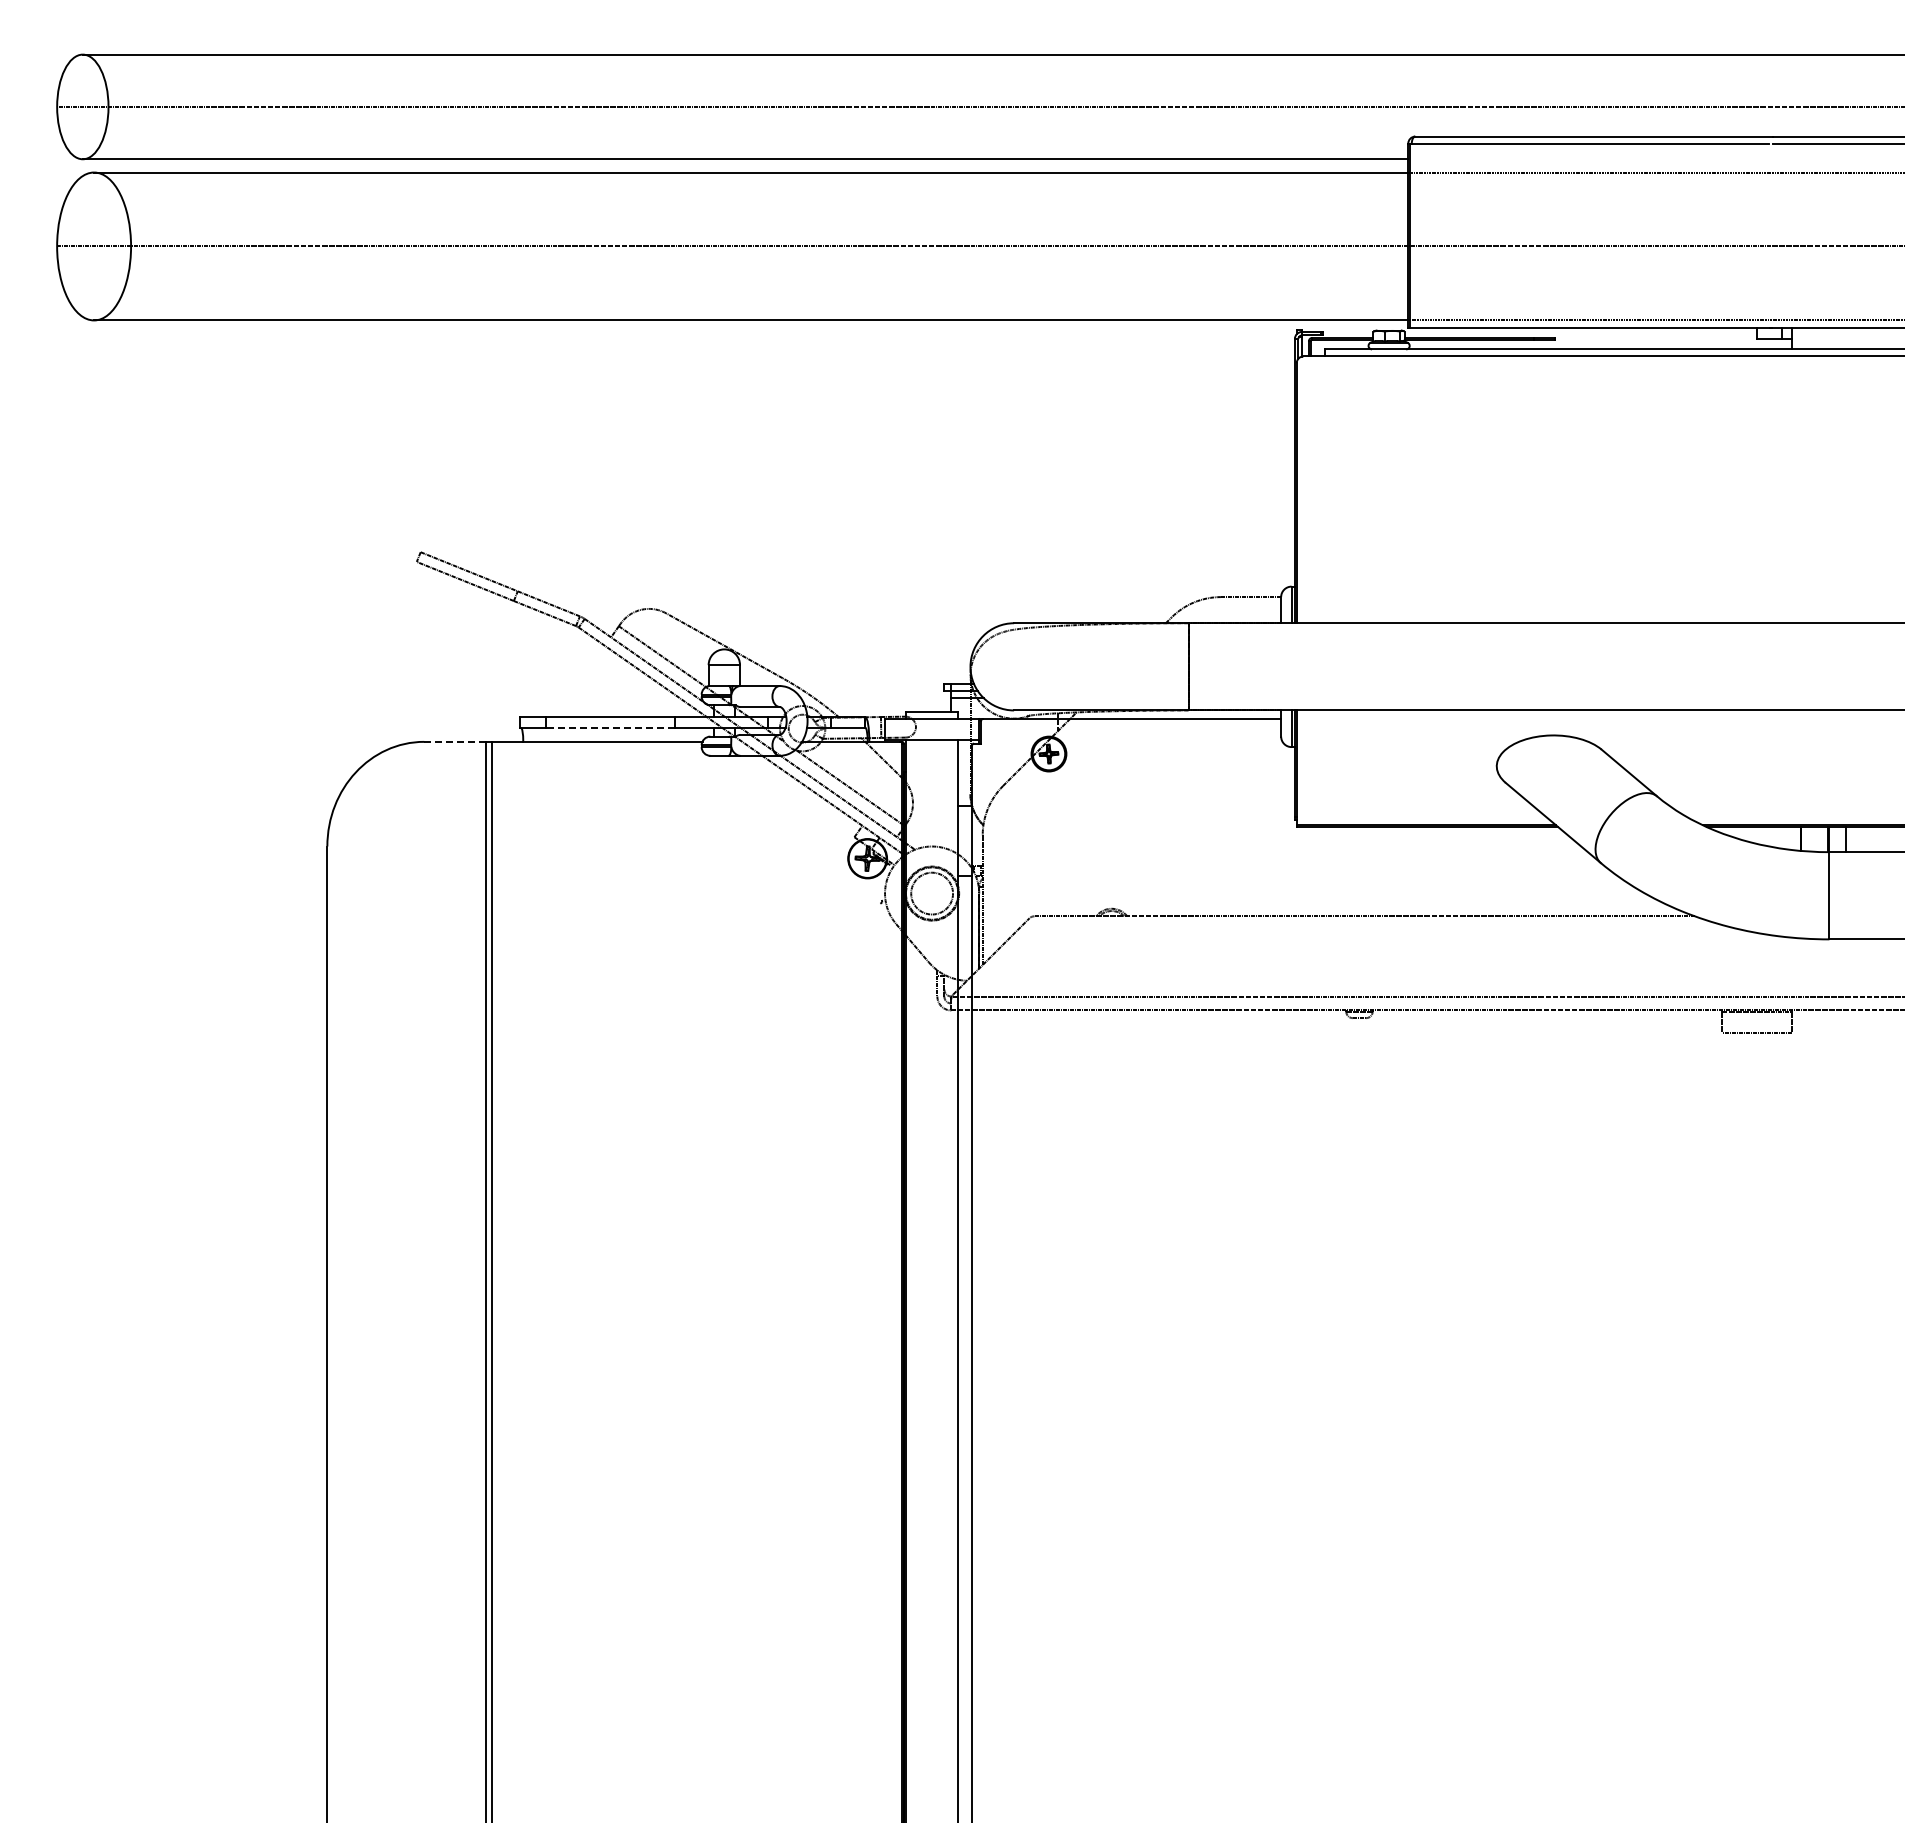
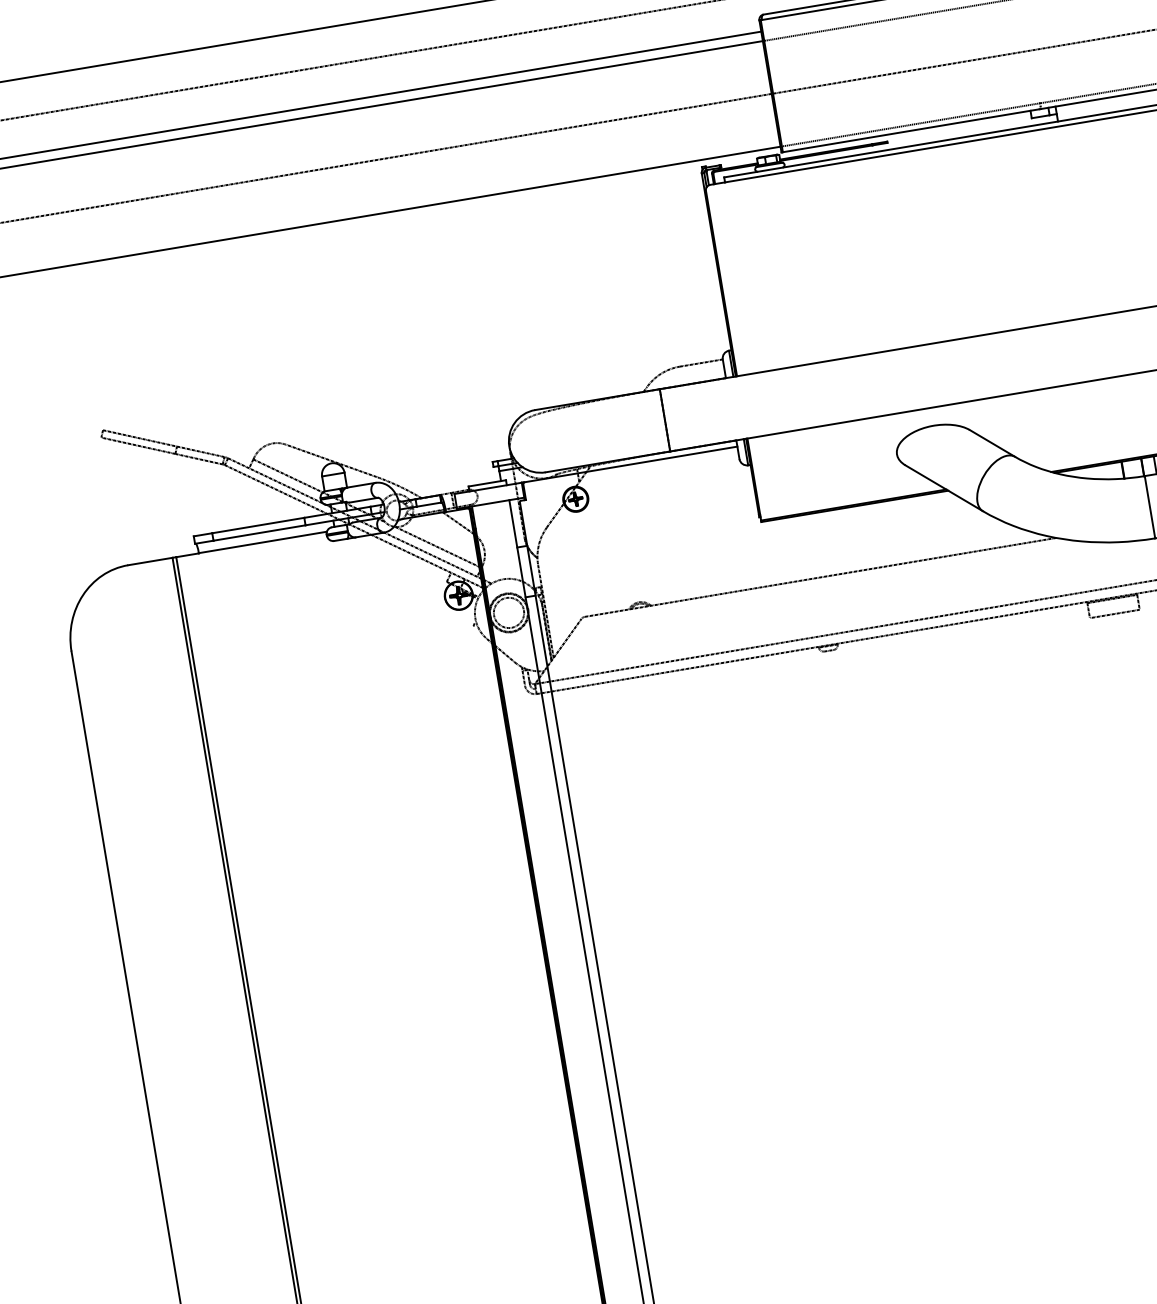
line: (610, 727) -> (259, 532), dashed -> solid
line: (455, 741) -> (150, 561), dashed -> solid

